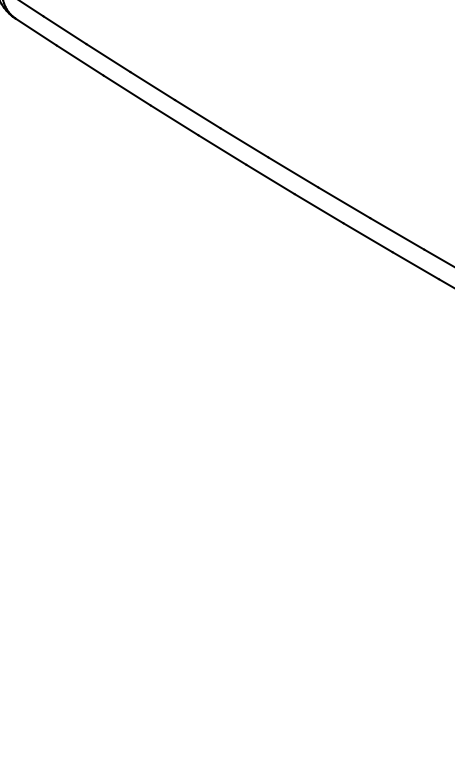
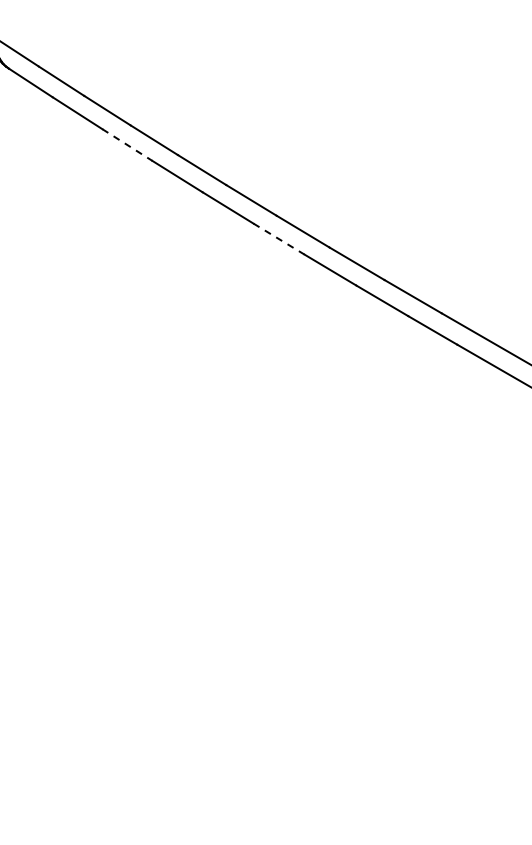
line: (127, 90) -> (127, 145), solid -> dashed
line: (270, 179) -> (279, 239), solid -> dashed

